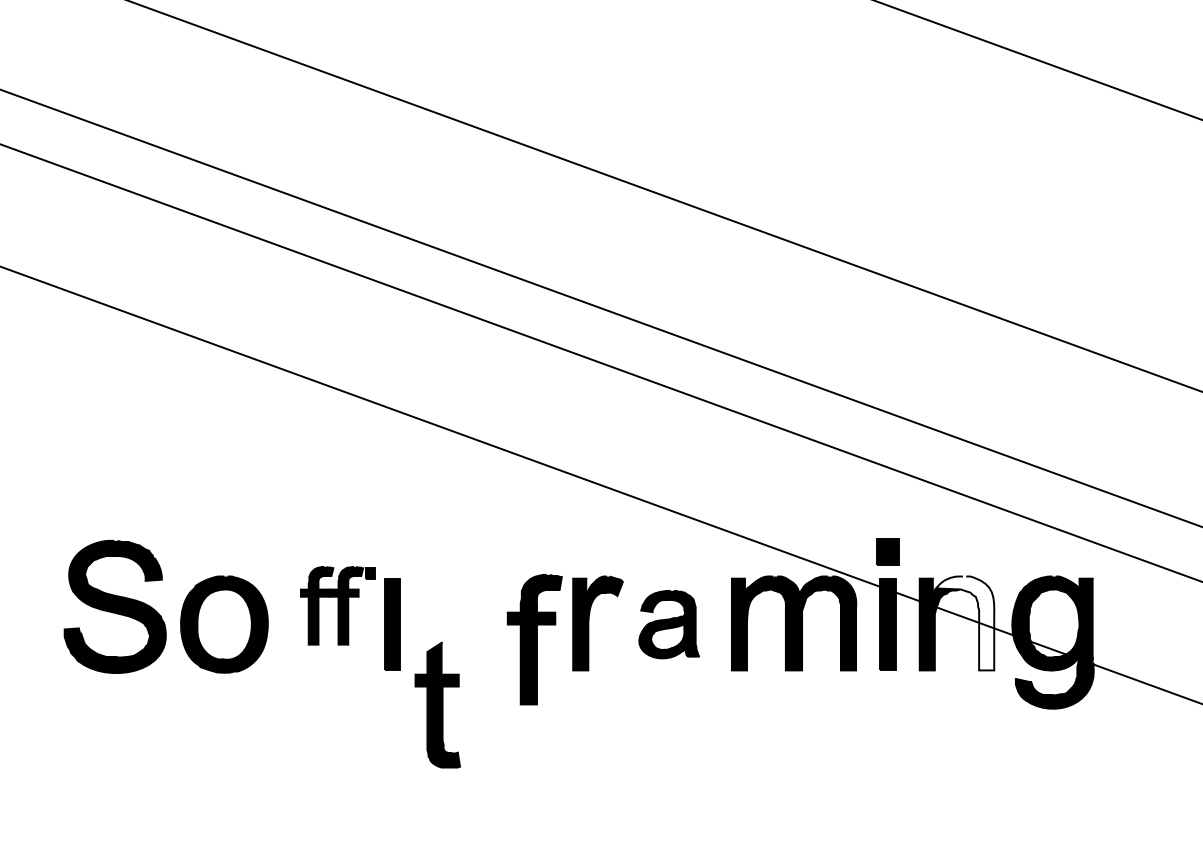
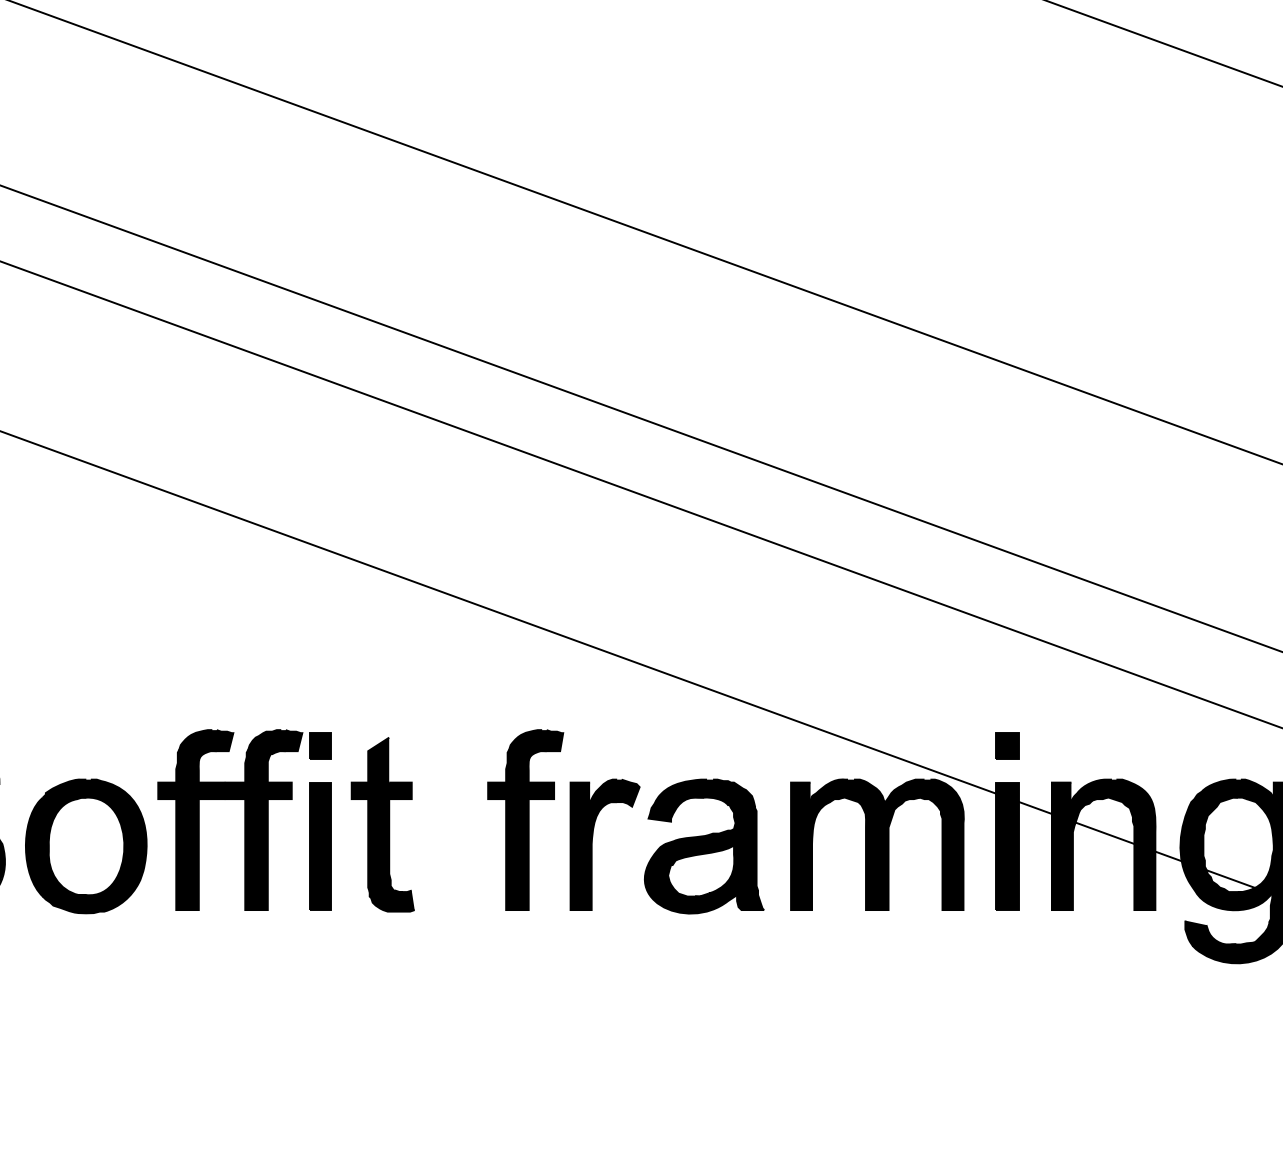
part: (887, 551) -> (1007, 744), size x0.71
part: (337, 605) -> (243, 819), size x1.67
fill: (964, 623) -> (1114, 844), added
part: (668, 624) -> (702, 846), size x1.43
part: (534, 639) -> (525, 819), moved
part: (437, 704) -> (382, 824), moved

